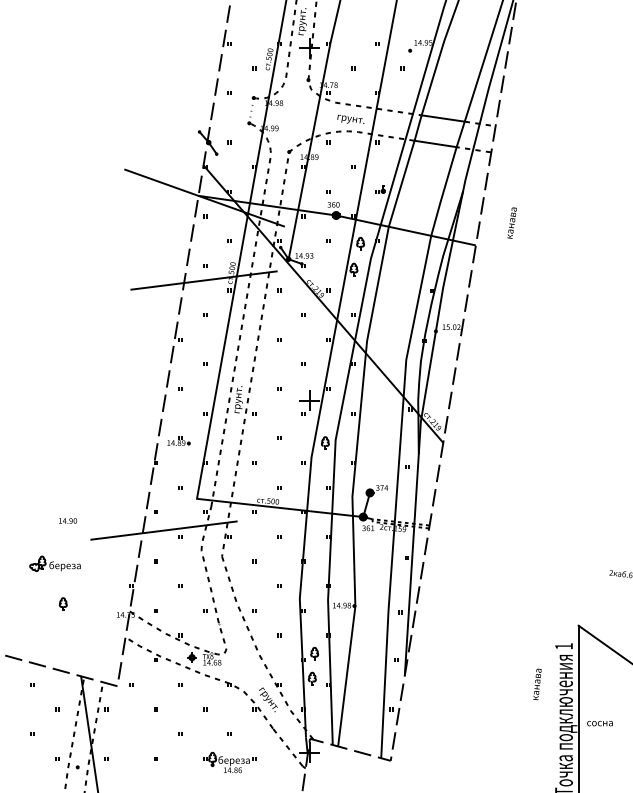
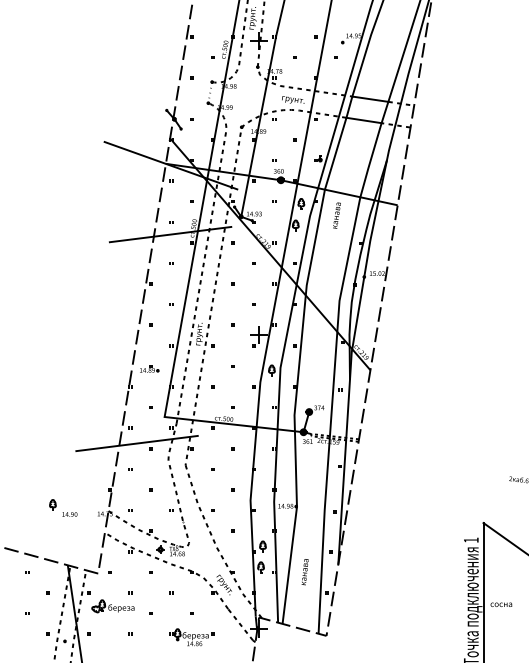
text: (511, 222) -> (336, 215), moved
text: (67, 520) -> (69, 514), moved
part: (54, 564) -> (112, 606), moved
text: (536, 684) -> (304, 572), moved

